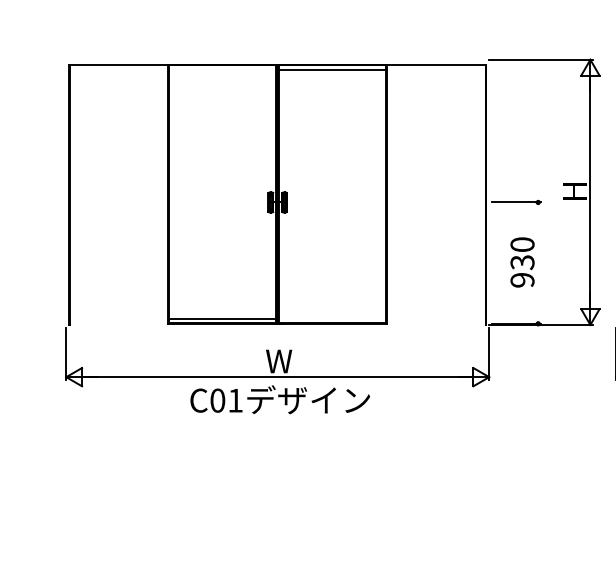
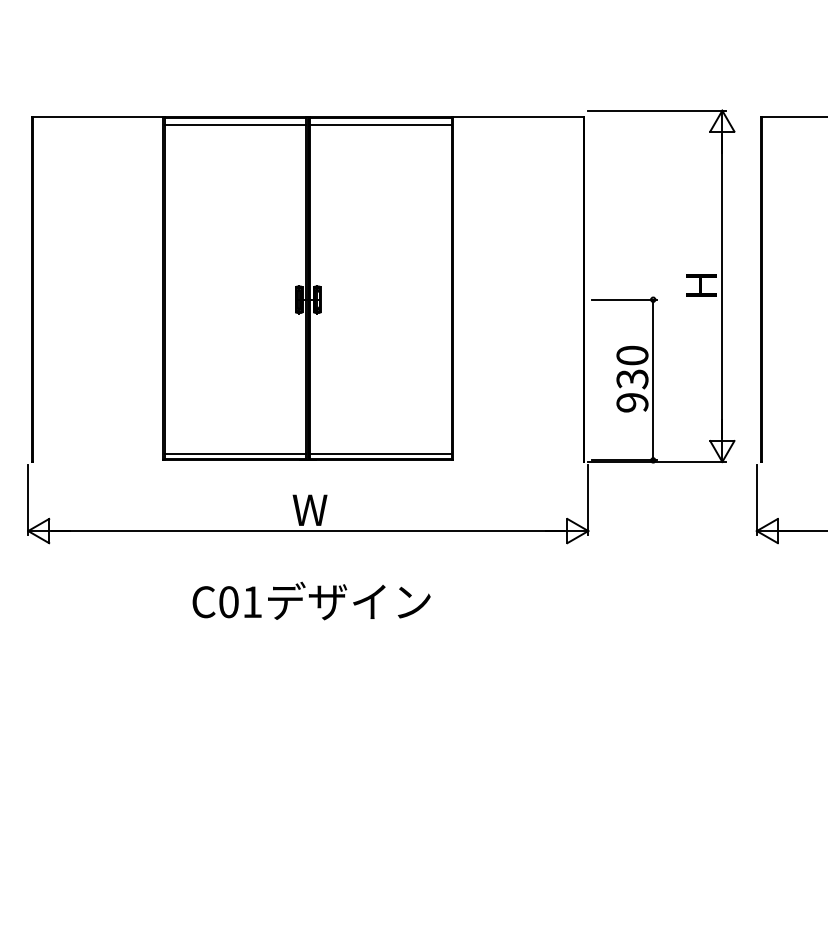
line: (222, 70) -> (235, 124), added
line: (538, 262) -> (653, 379), added
line: (332, 318) -> (380, 453), added
text: (280, 399) -> (311, 600), moved

